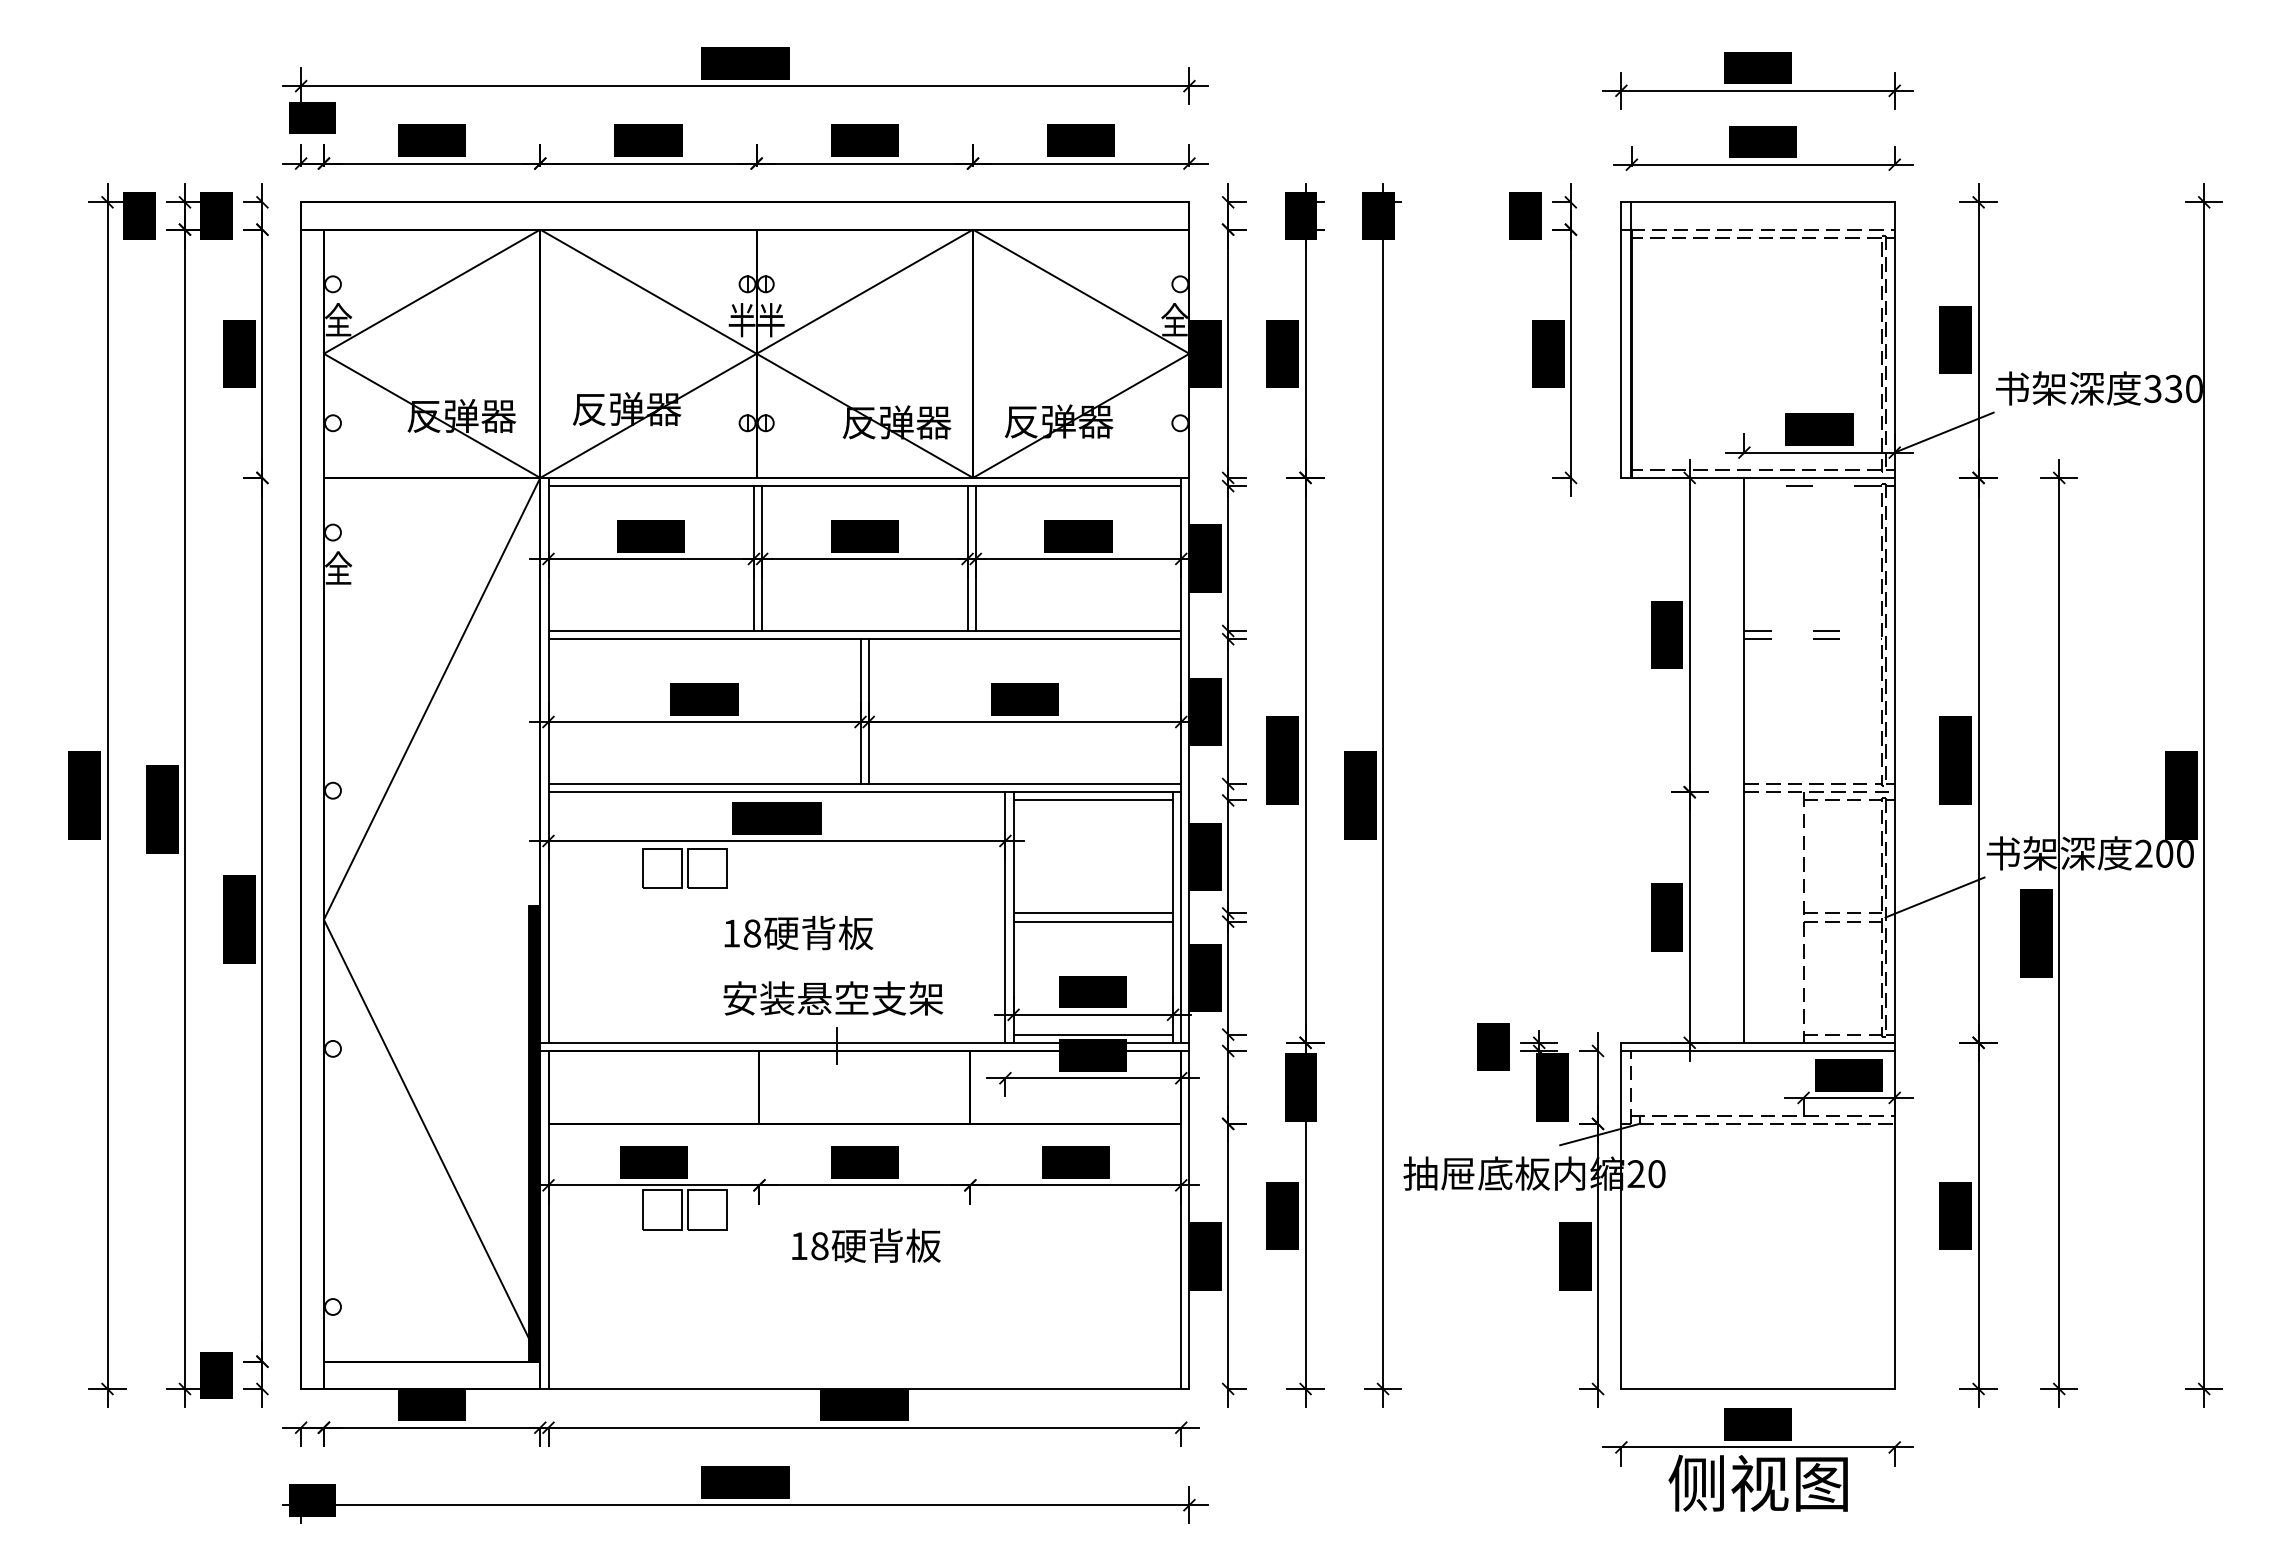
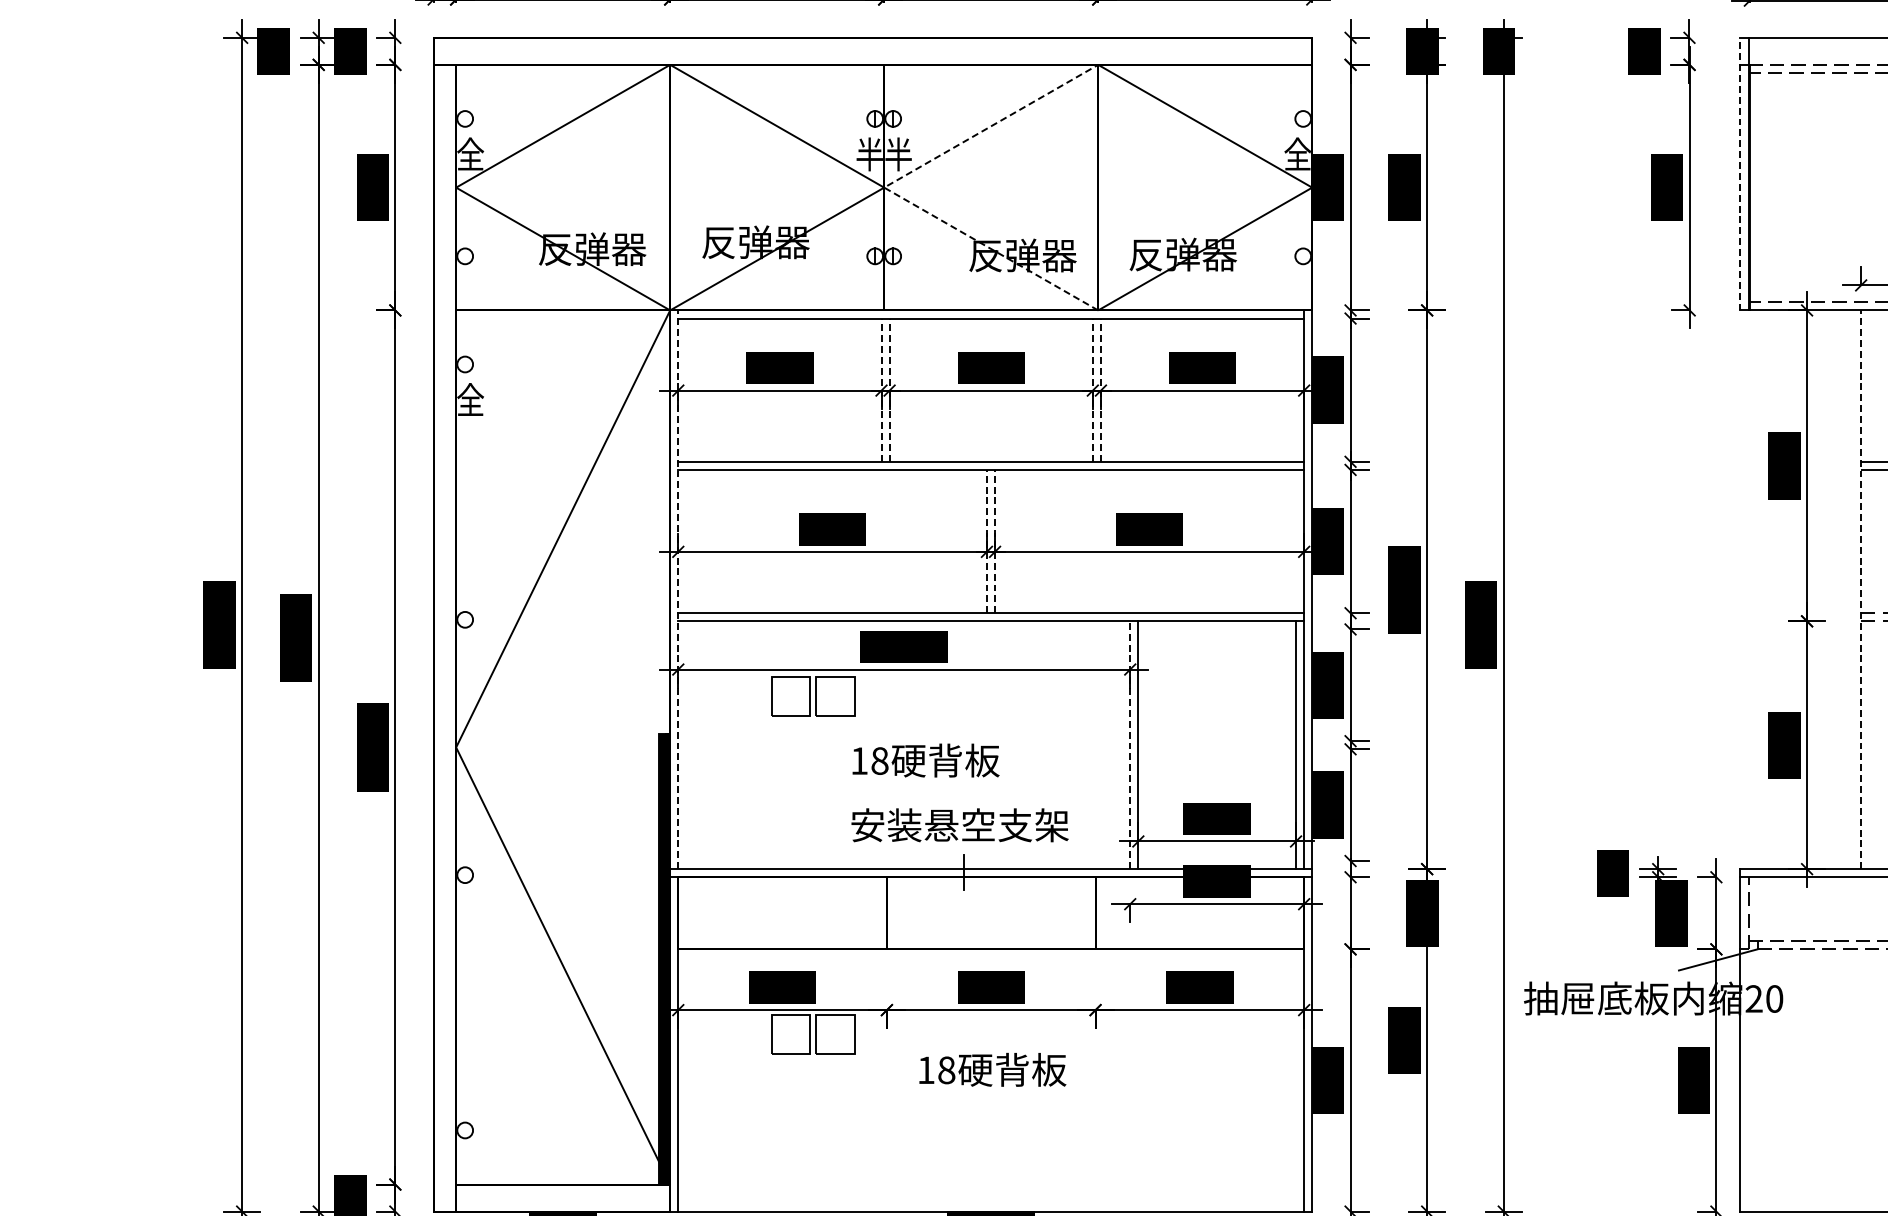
line: (1621, 340) -> (1739, 174), solid -> dashed
line: (756, 353) -> (884, 187), solid -> dashed
line: (753, 558) -> (881, 390), solid -> dashed
line: (762, 558) -> (889, 390), solid -> dashed
line: (967, 558) -> (1092, 390), solid -> dashed
line: (975, 558) -> (1100, 390), solid -> dashed
line: (860, 711) -> (986, 541), solid -> dashed
line: (868, 711) -> (994, 541), solid -> dashed
line: (548, 759) -> (678, 588), solid -> dashed
line: (1744, 759) -> (1861, 588), solid -> dashed
line: (1093, 800) -> (1217, 629), removed
line: (1093, 913) -> (1217, 741), removed
line: (1005, 917) -> (1130, 745), solid -> dashed
line: (1093, 921) -> (1217, 749), removed
line: (1093, 1034) -> (1217, 860), removed

